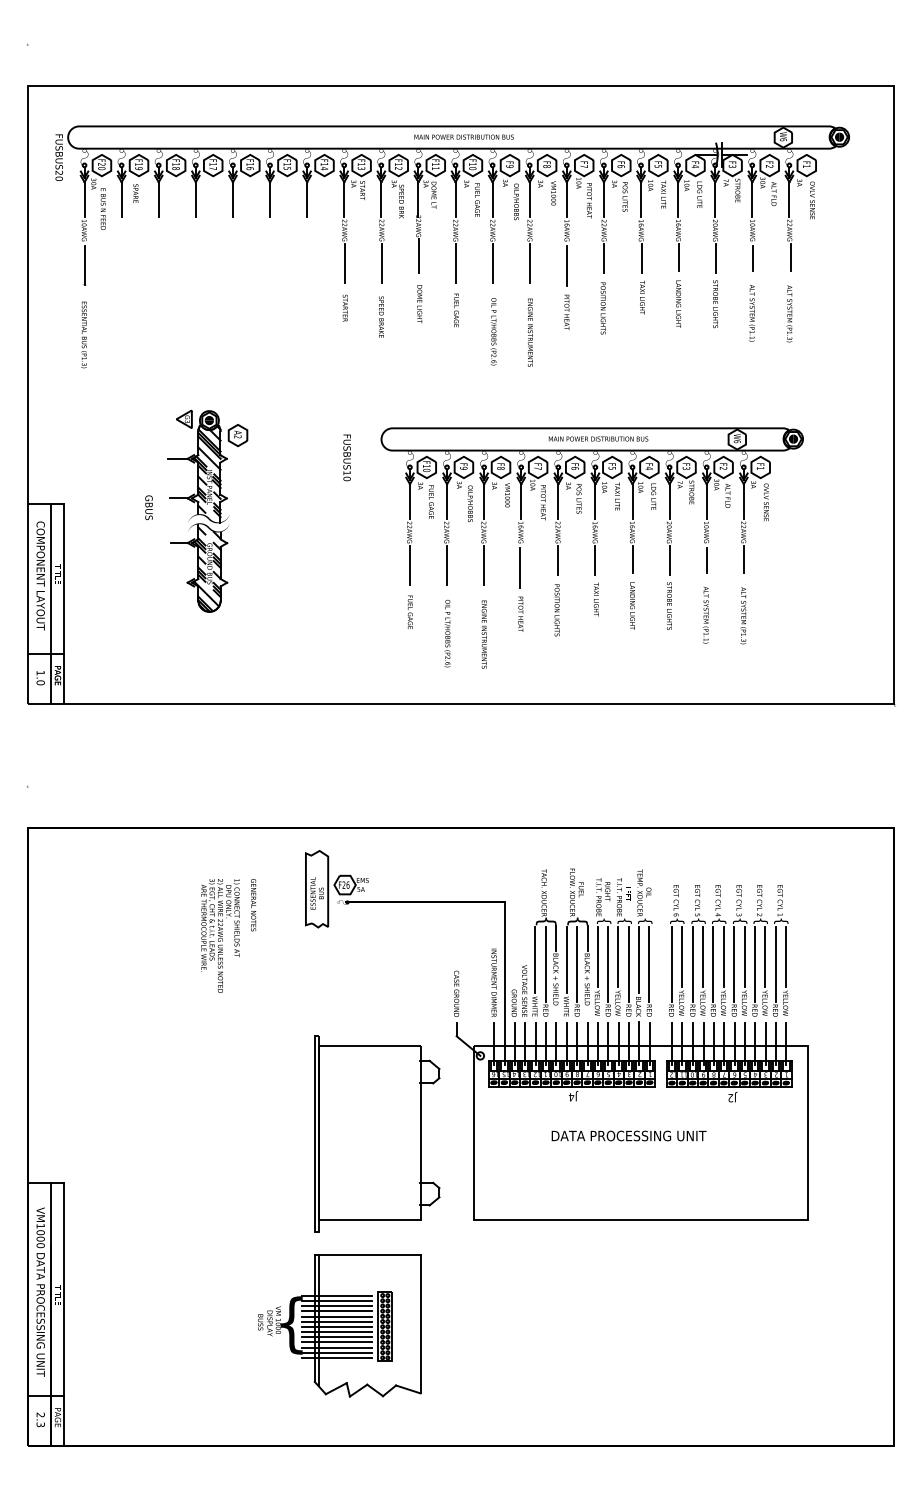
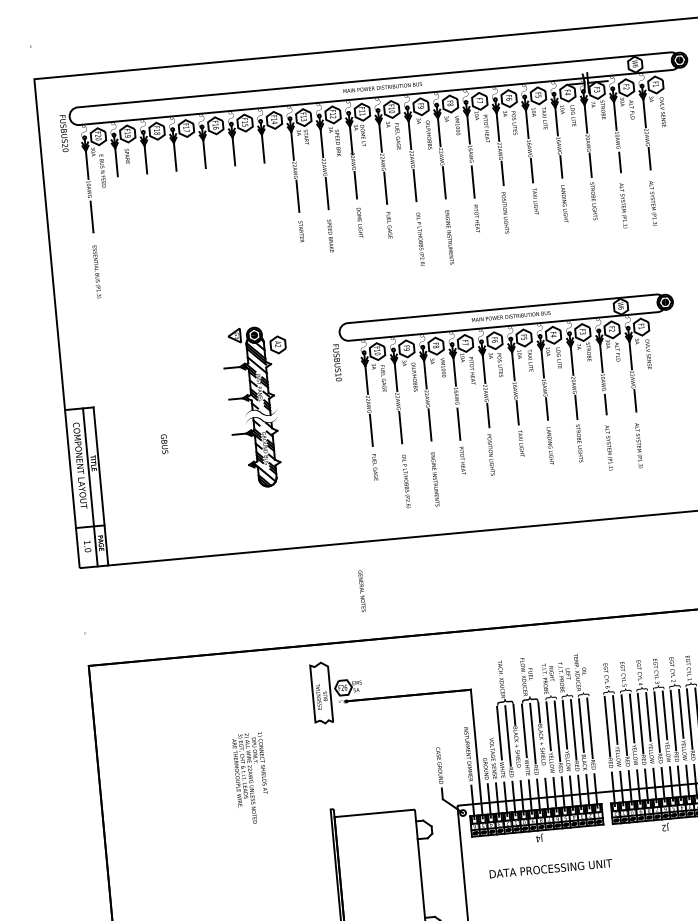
text: (346, 457) -> (336, 362), moved
text: (148, 507) -> (164, 444), moved
part: (207, 510) -> (259, 406), moved
text: (253, 905) -> (362, 591), moved
text: (220, 935) -> (250, 778), moved
text: (628, 1135) -> (550, 868), moved

